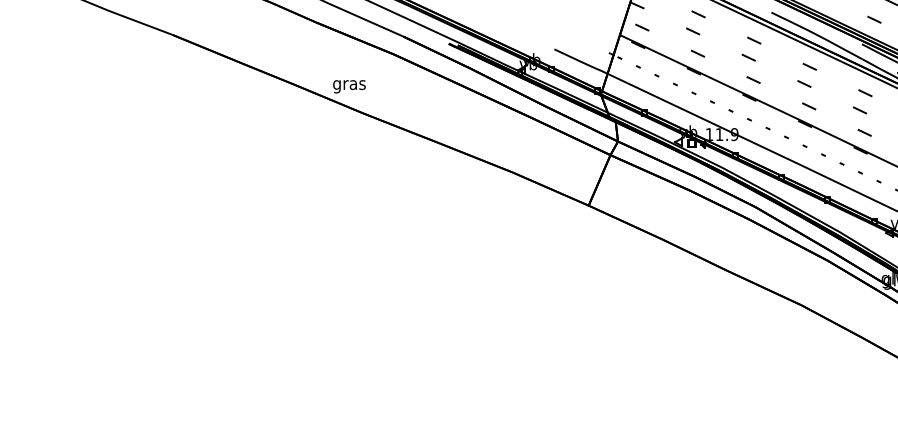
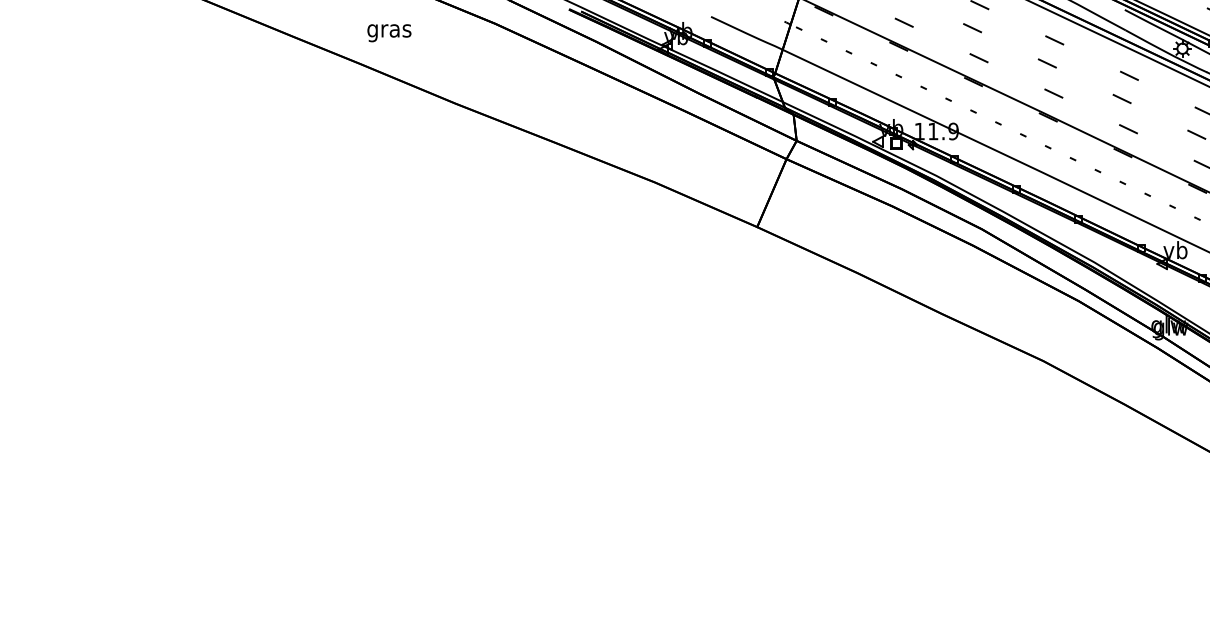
text: (349, 86) -> (389, 33), moved

